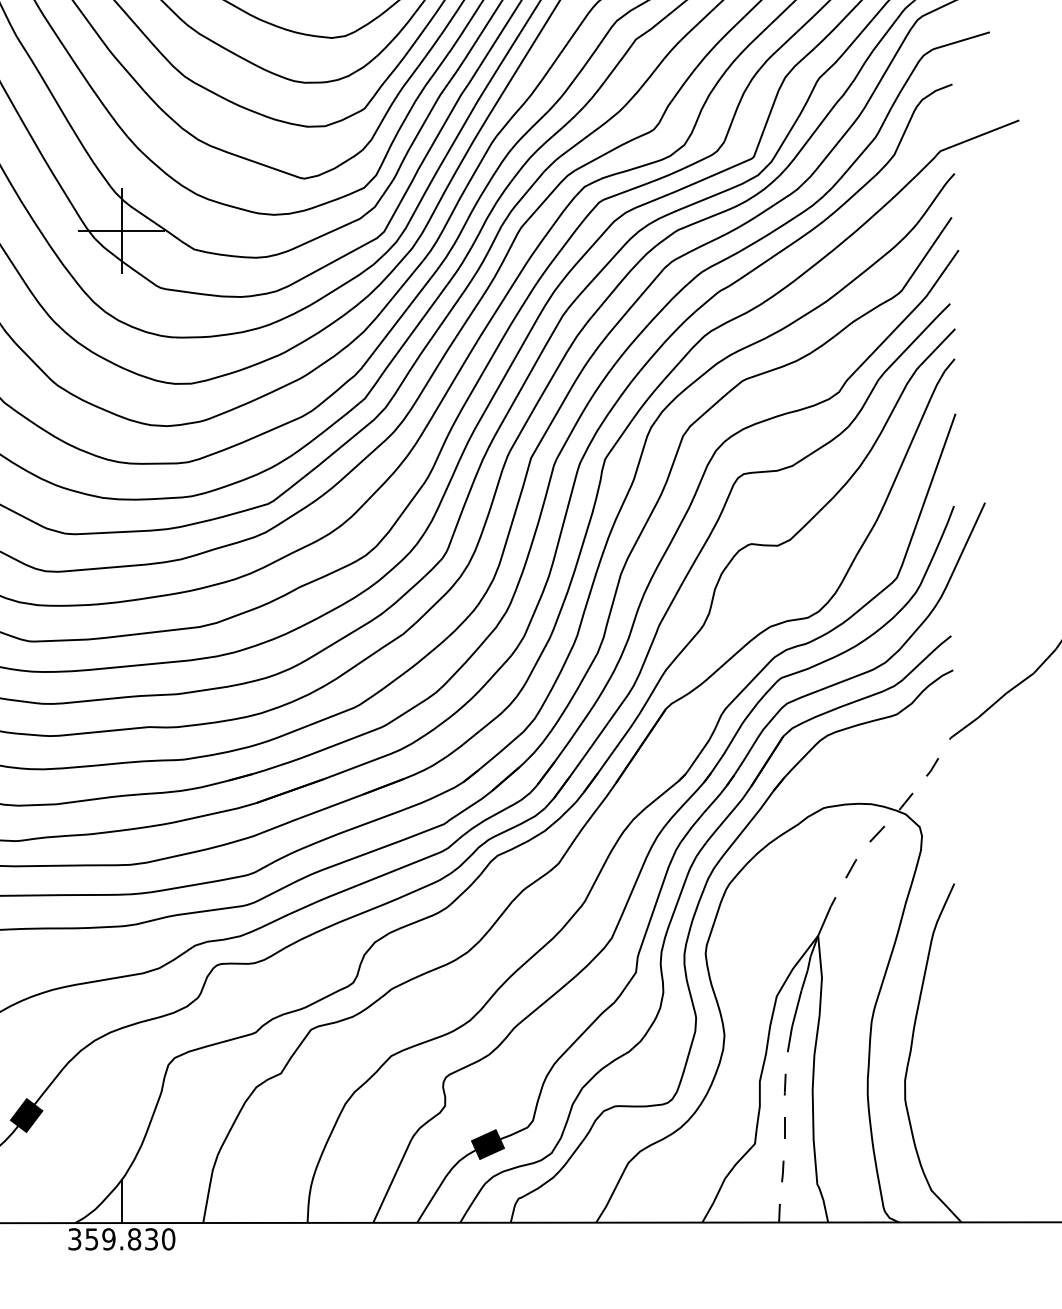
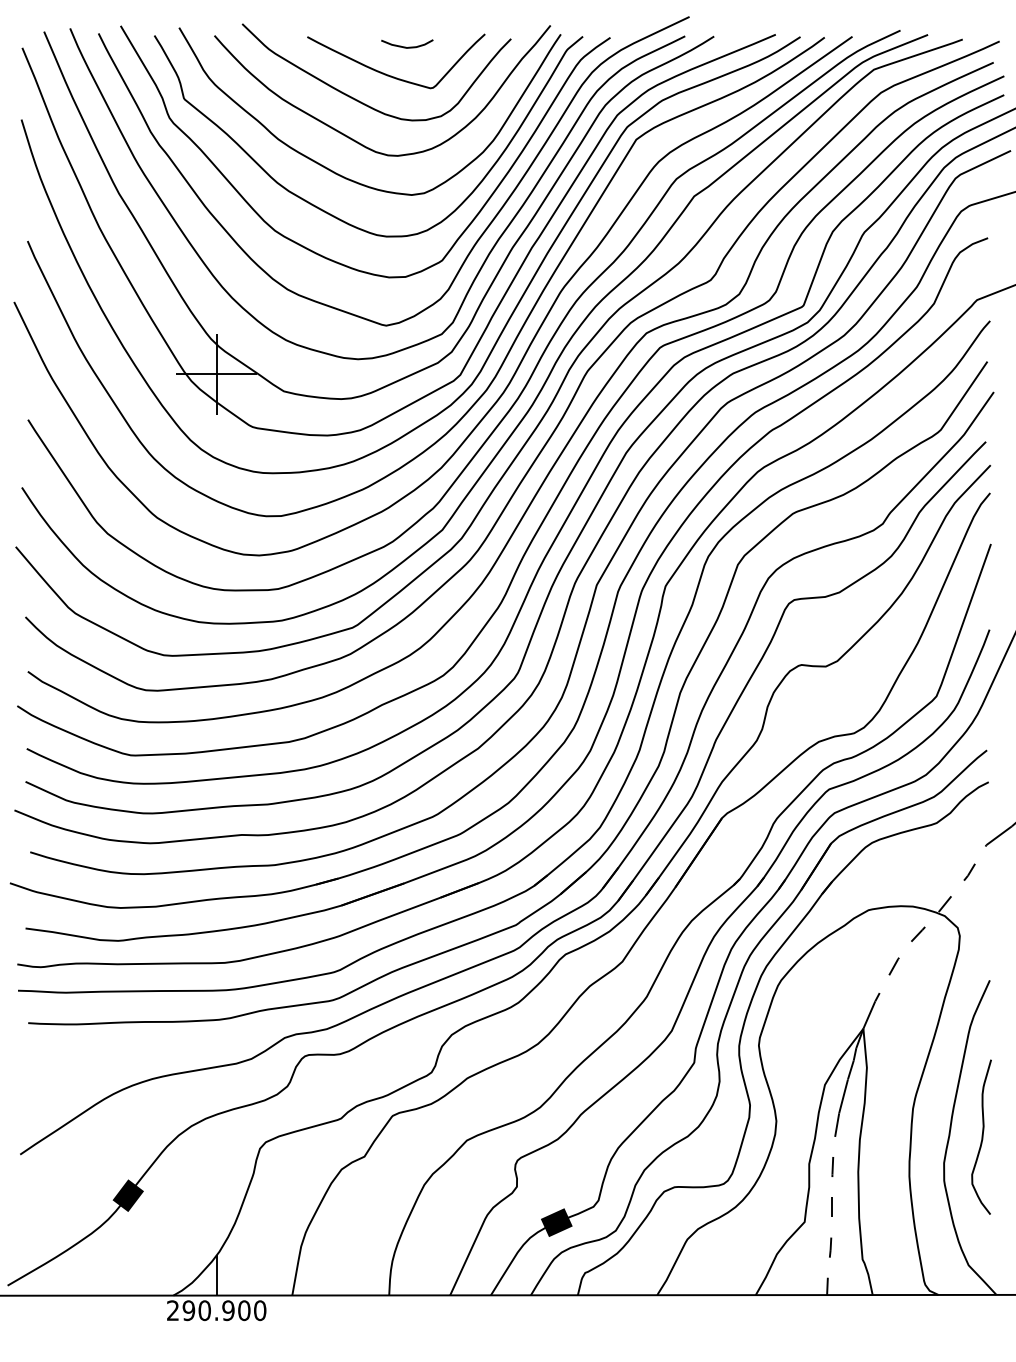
curve: (945, 1051) -> (981, 1136), added
text: (112, 1239) -> (208, 1310), 359.830 -> 290.900

